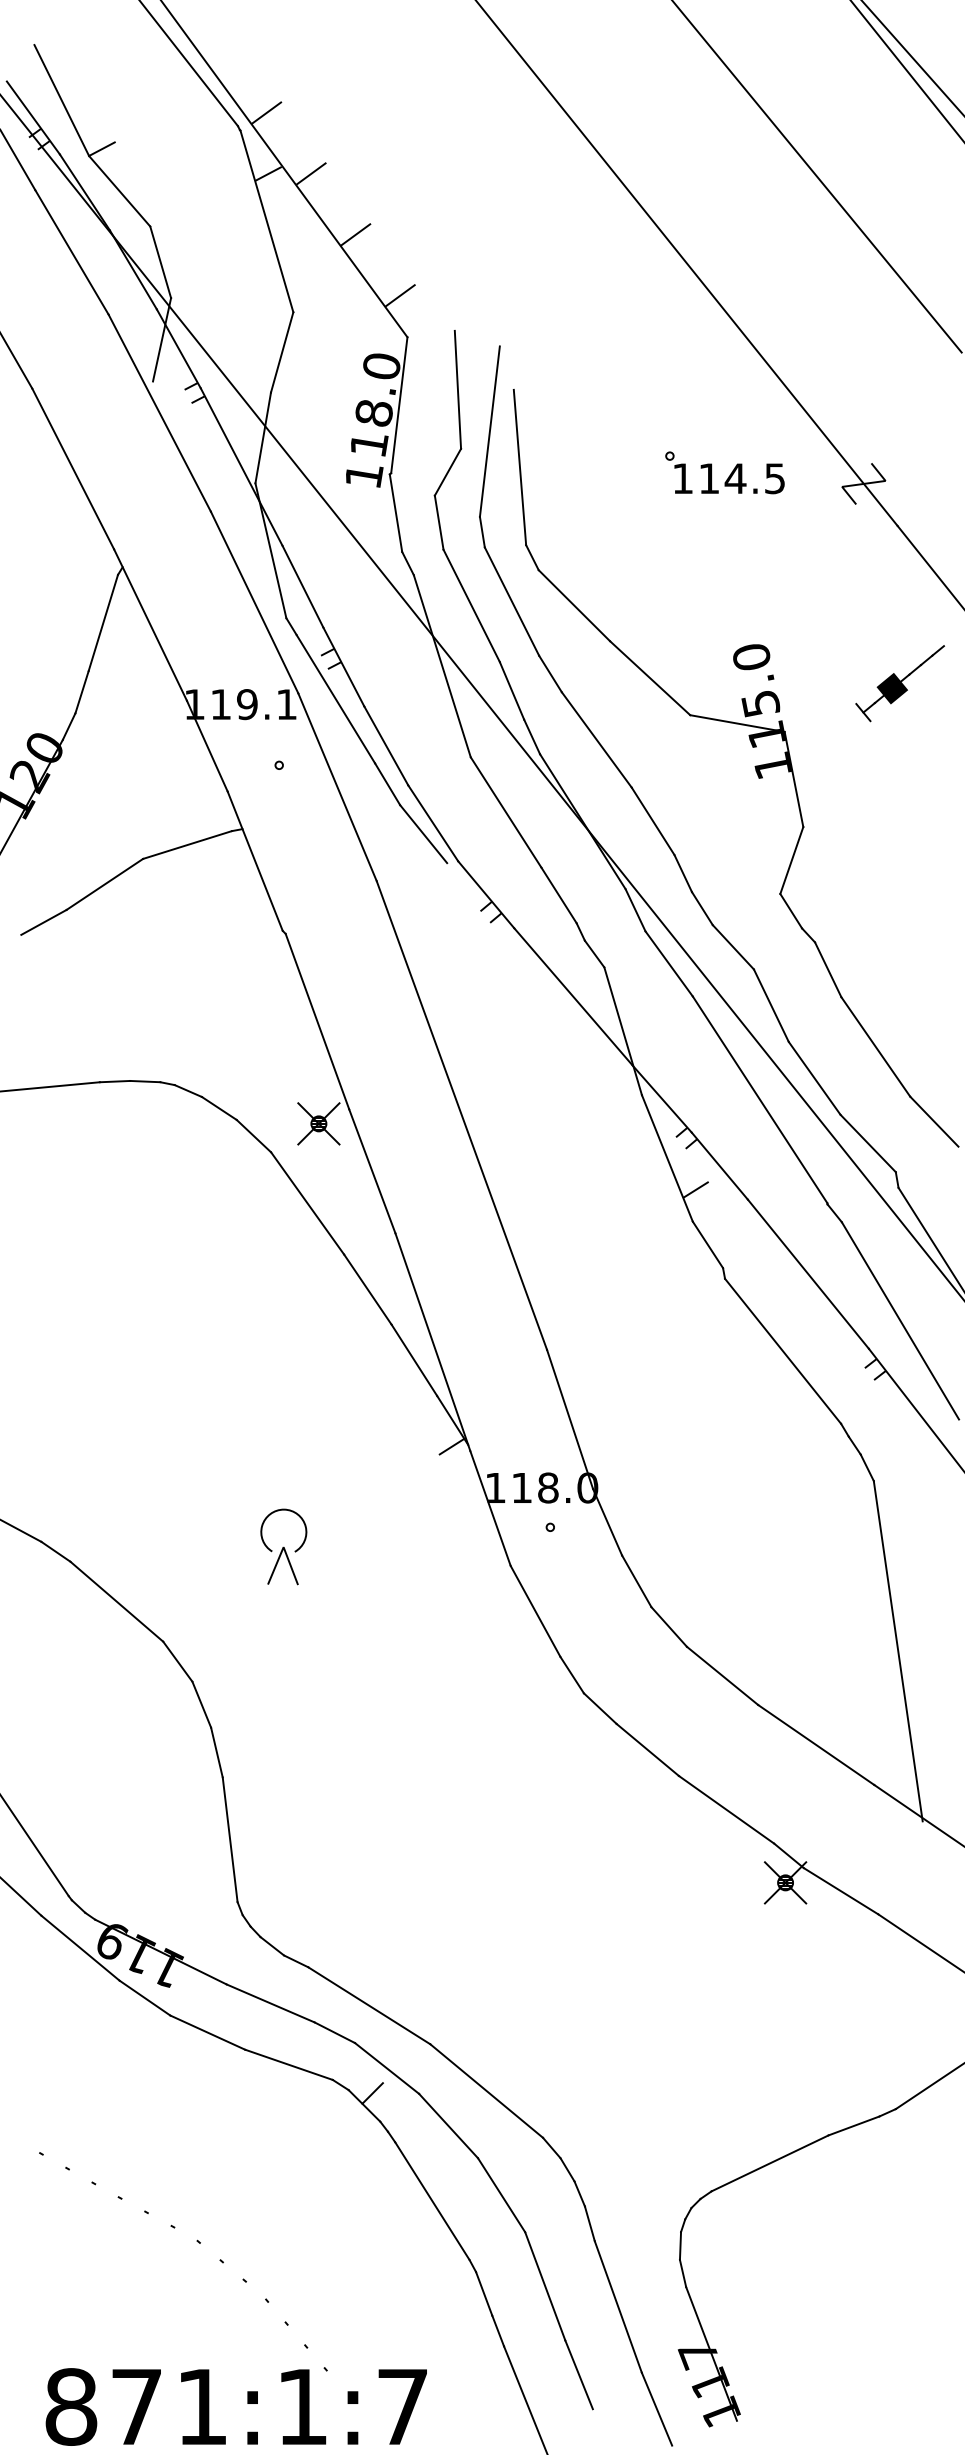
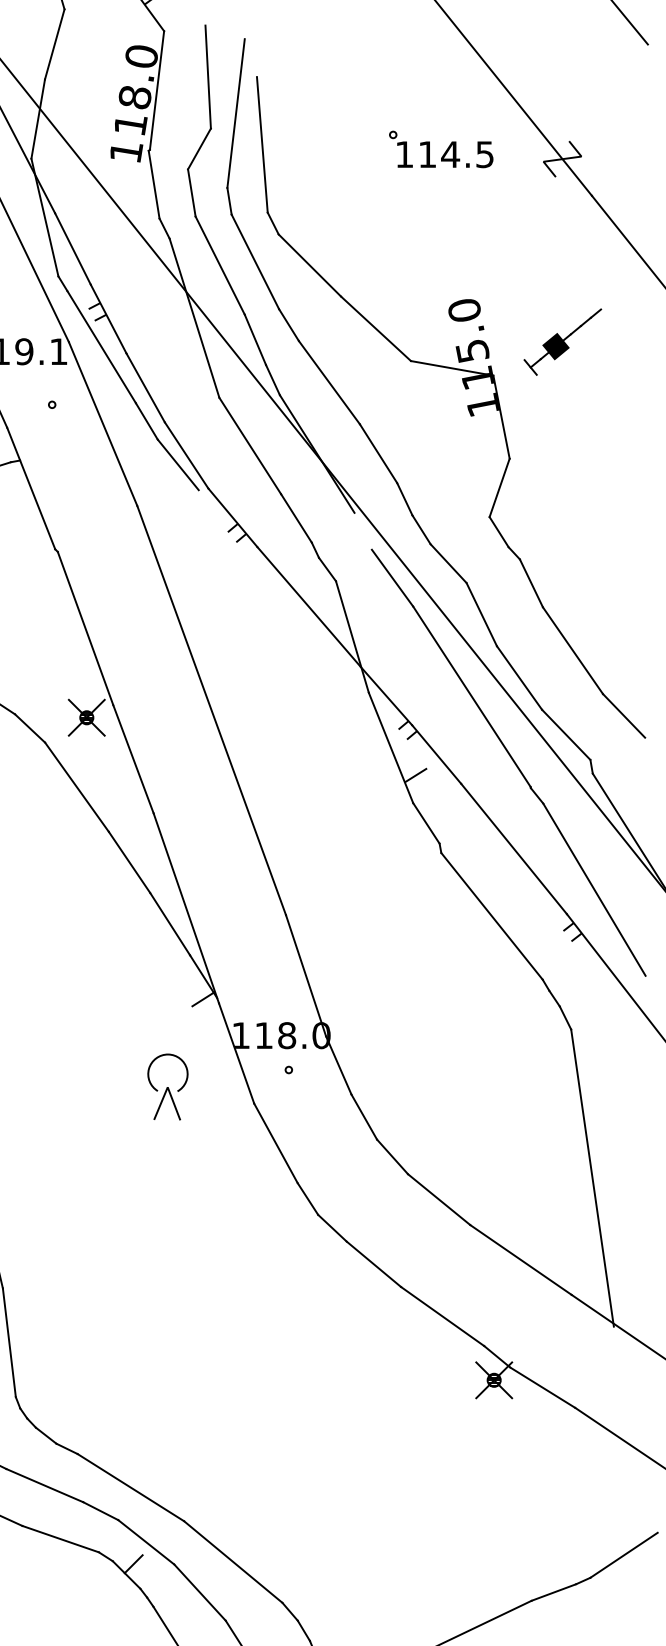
part: (899, 683) -> (562, 342), moved
line: (635, 910) -> (363, 531), removed
part: (283, 1546) -> (167, 1086), moved

